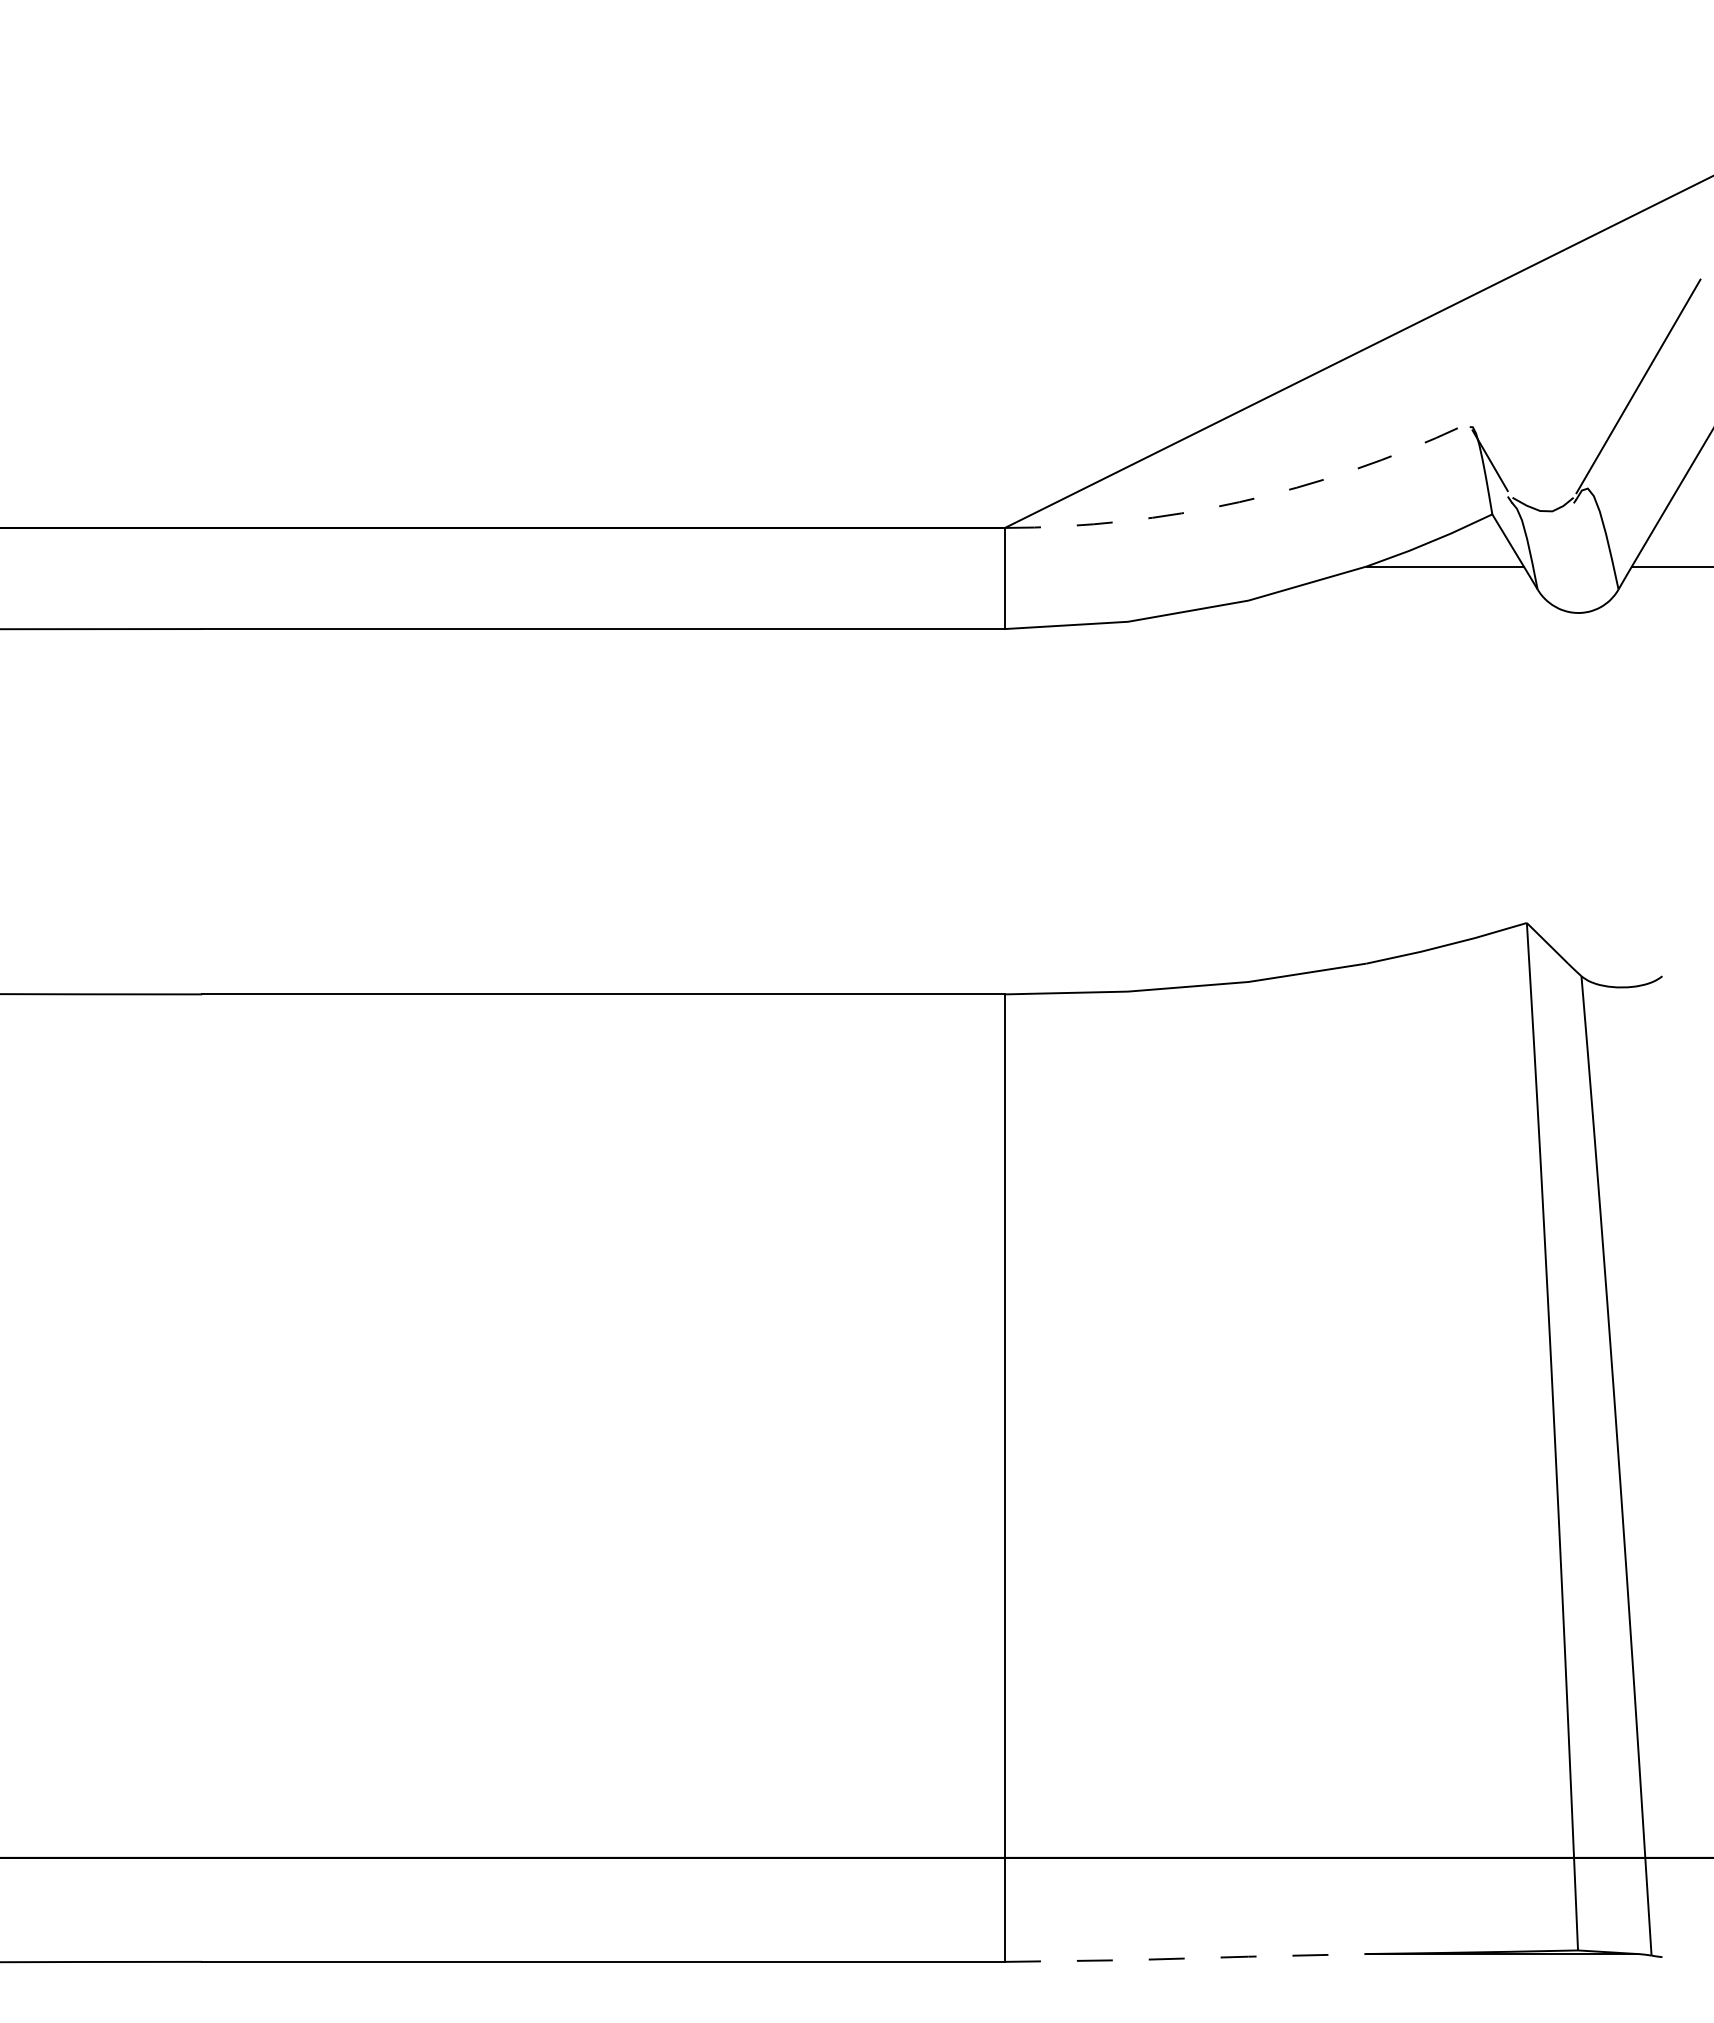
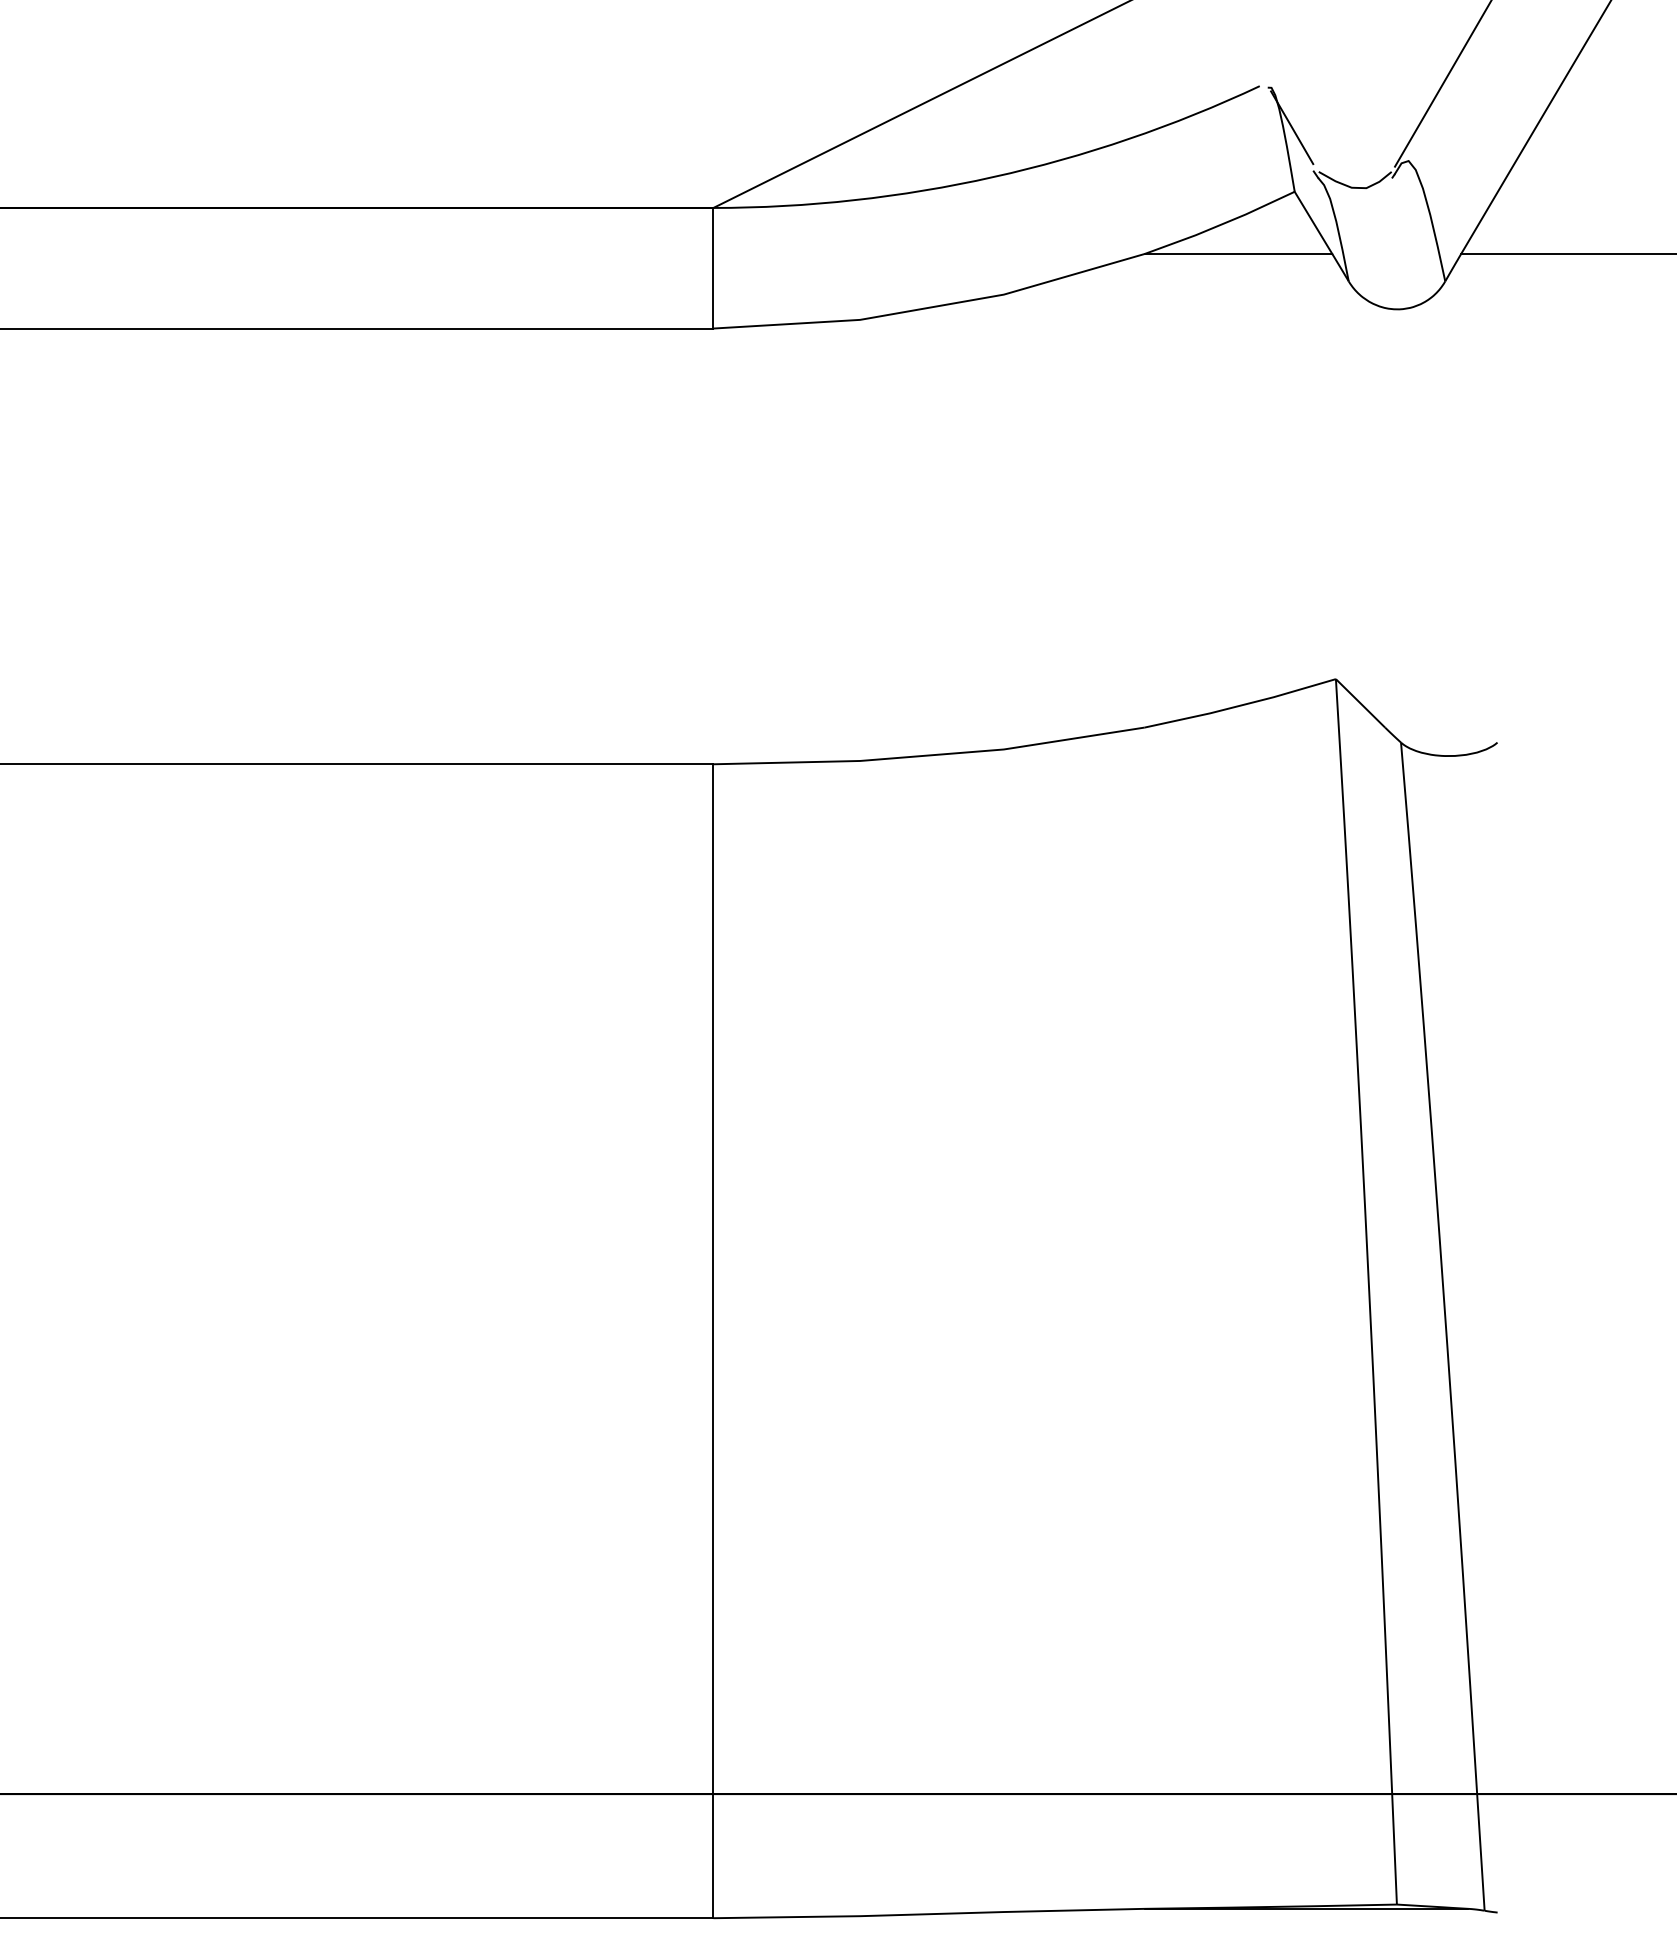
arc: (1239, 502) -> (993, 177), dashed -> solid
line: (1186, 1958) -> (929, 1914), dashed -> solid

